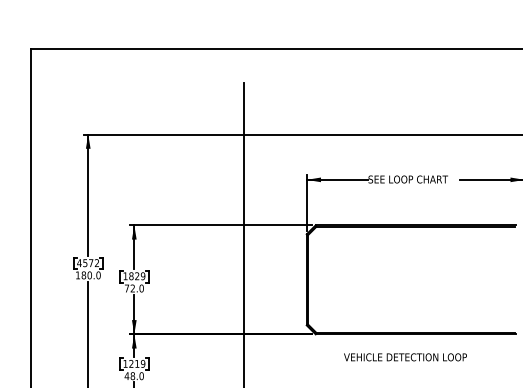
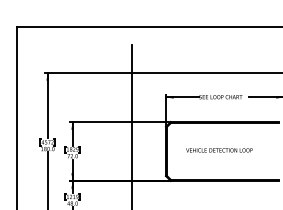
text: (405, 357) -> (219, 150), moved

